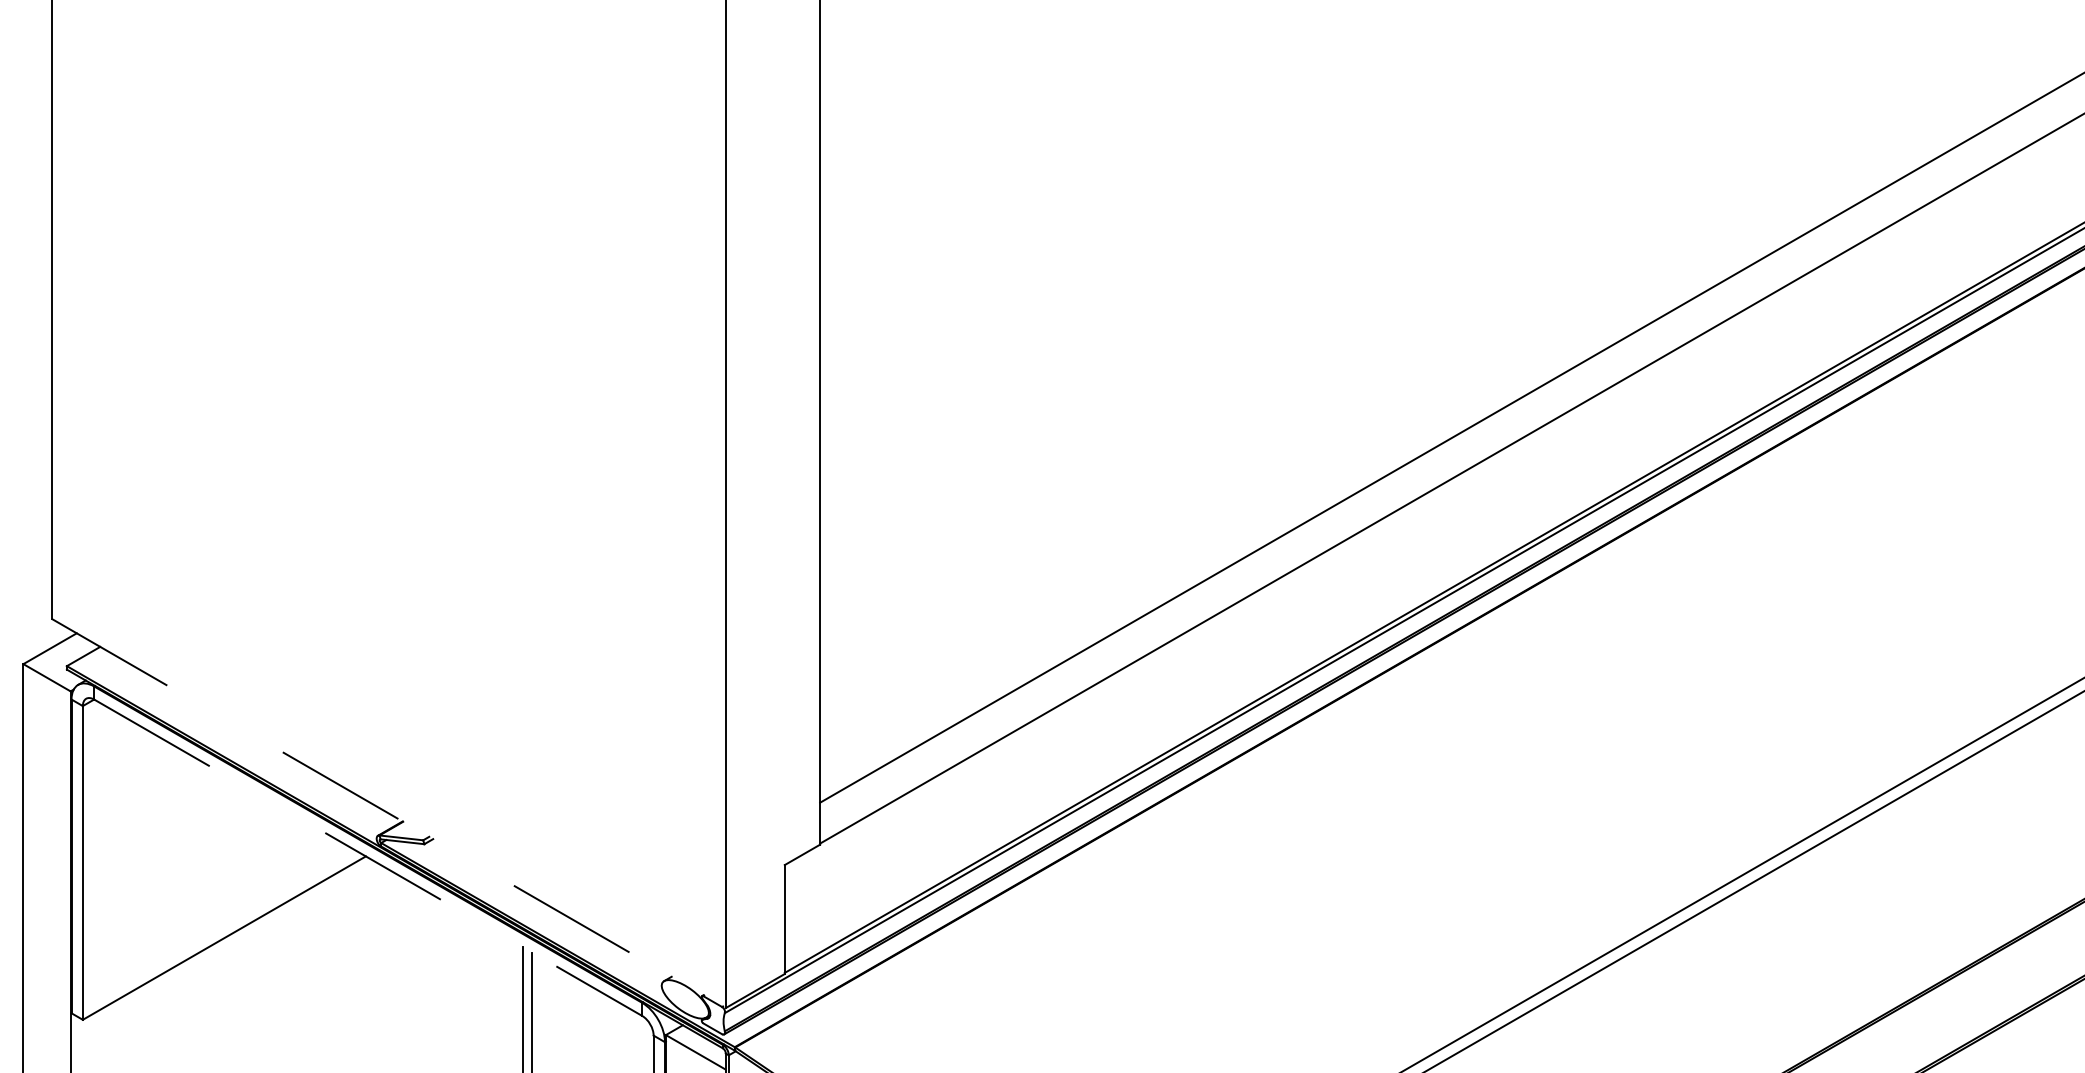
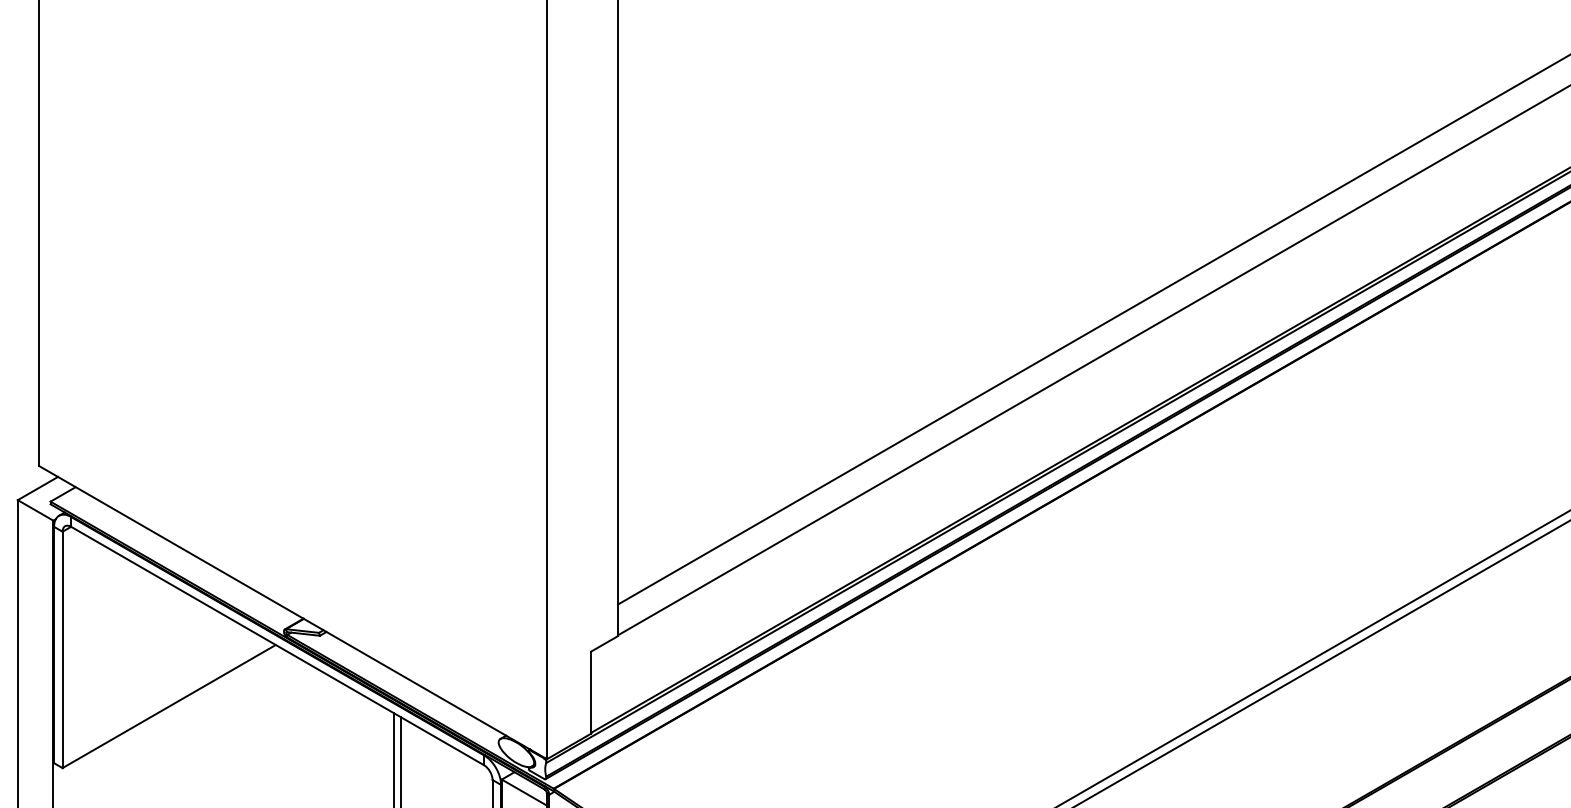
line: (389, 813) -> (293, 612), dashed -> solid
line: (368, 858) -> (277, 646), dashed -> solid

